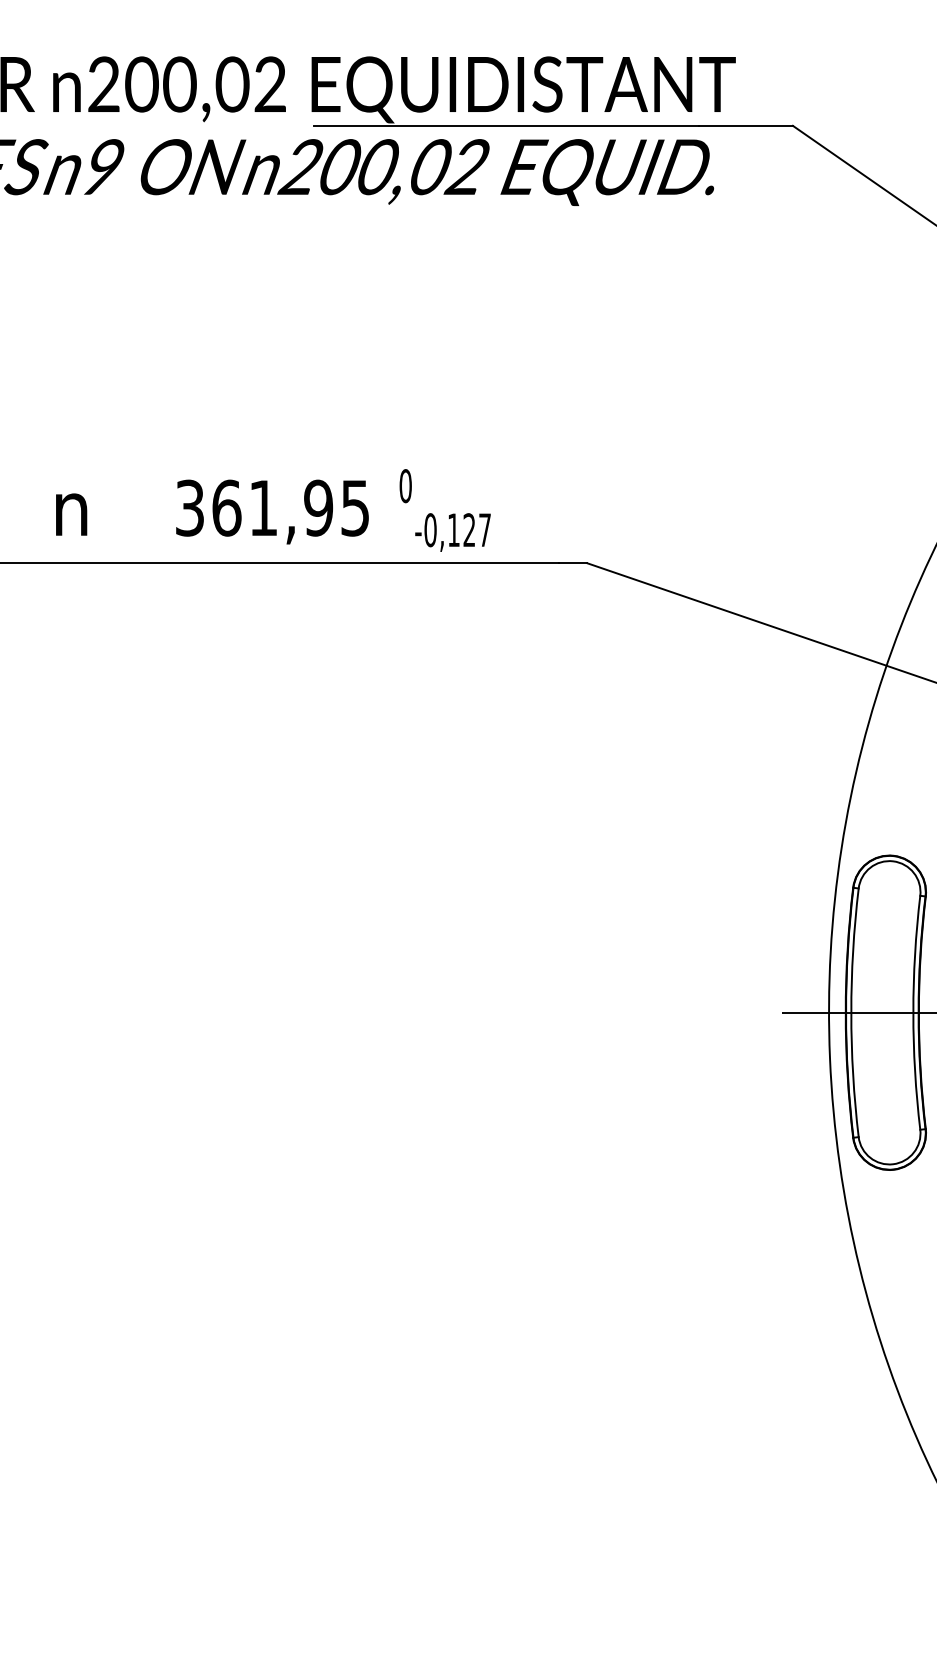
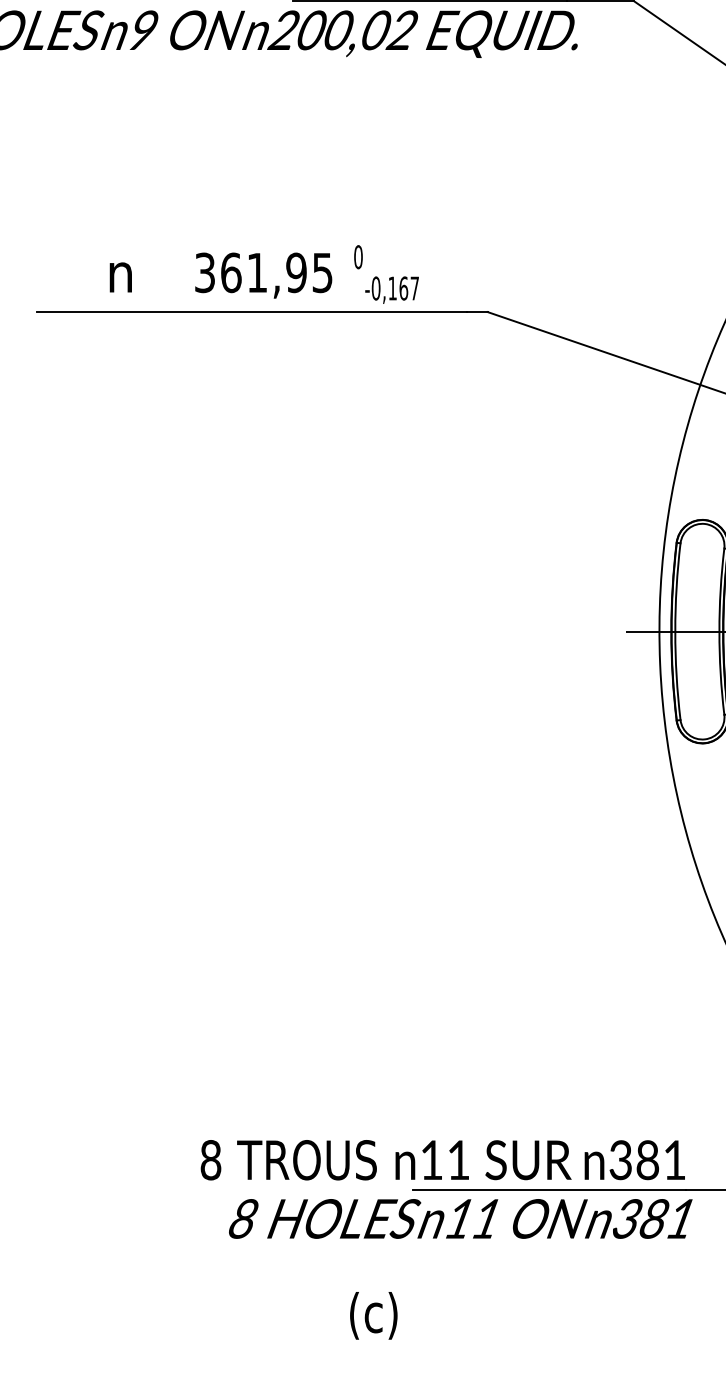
text: (469, 530) -> (403, 288), -0,127 -> -0,167

